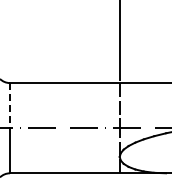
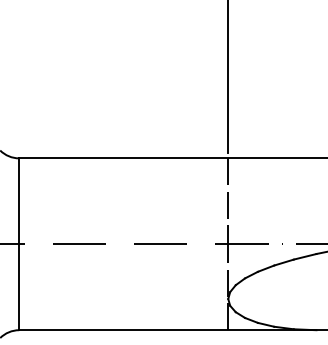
line: (9, 105) -> (18, 201), dashed -> solid

